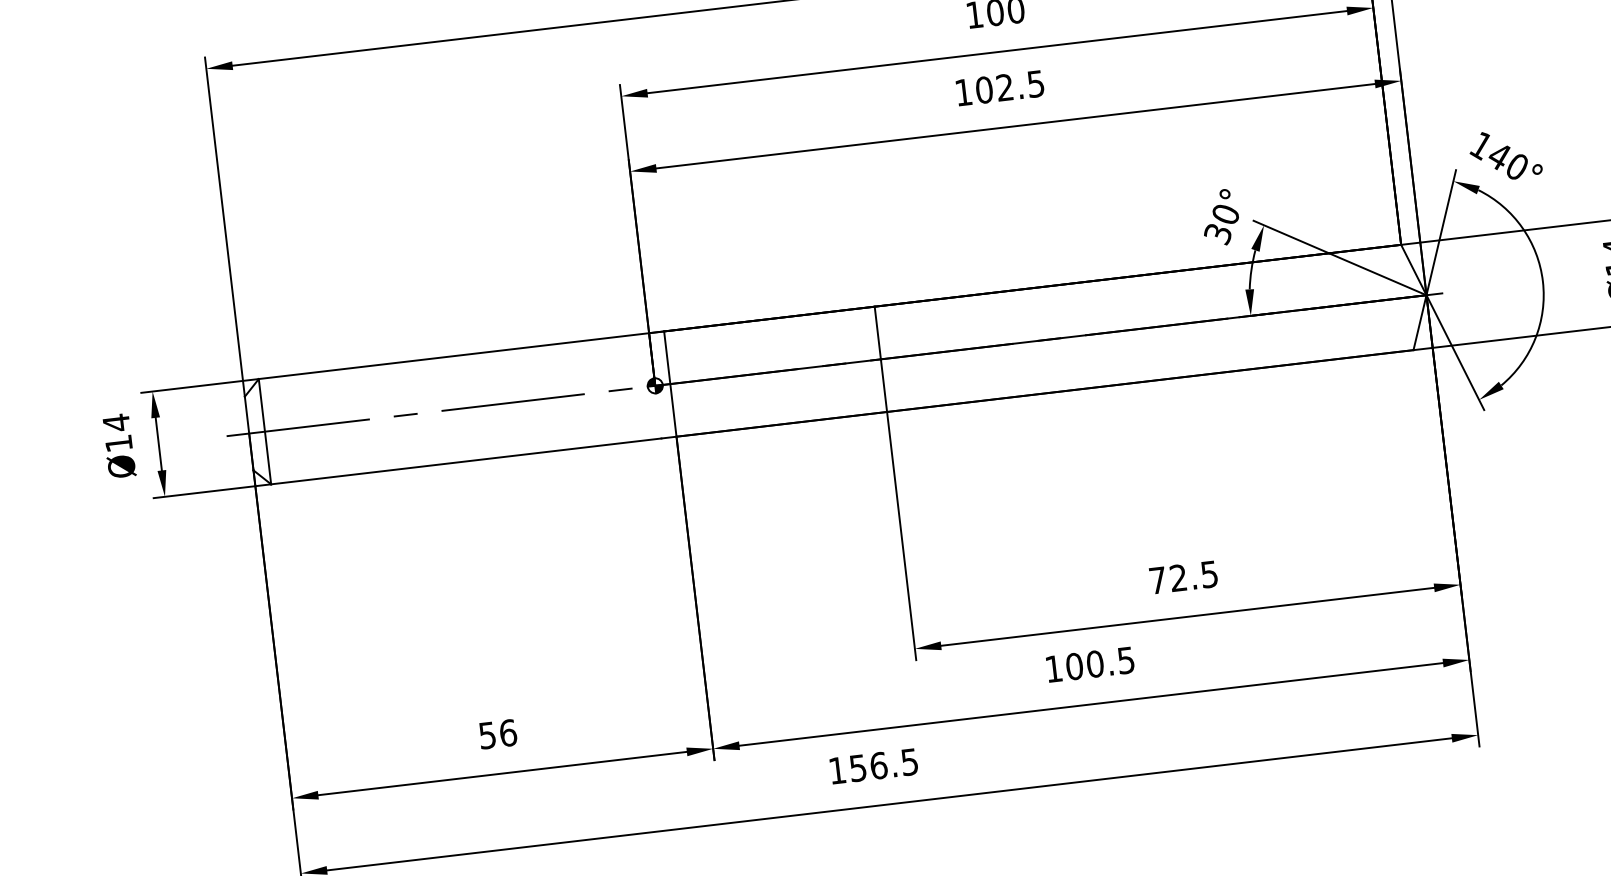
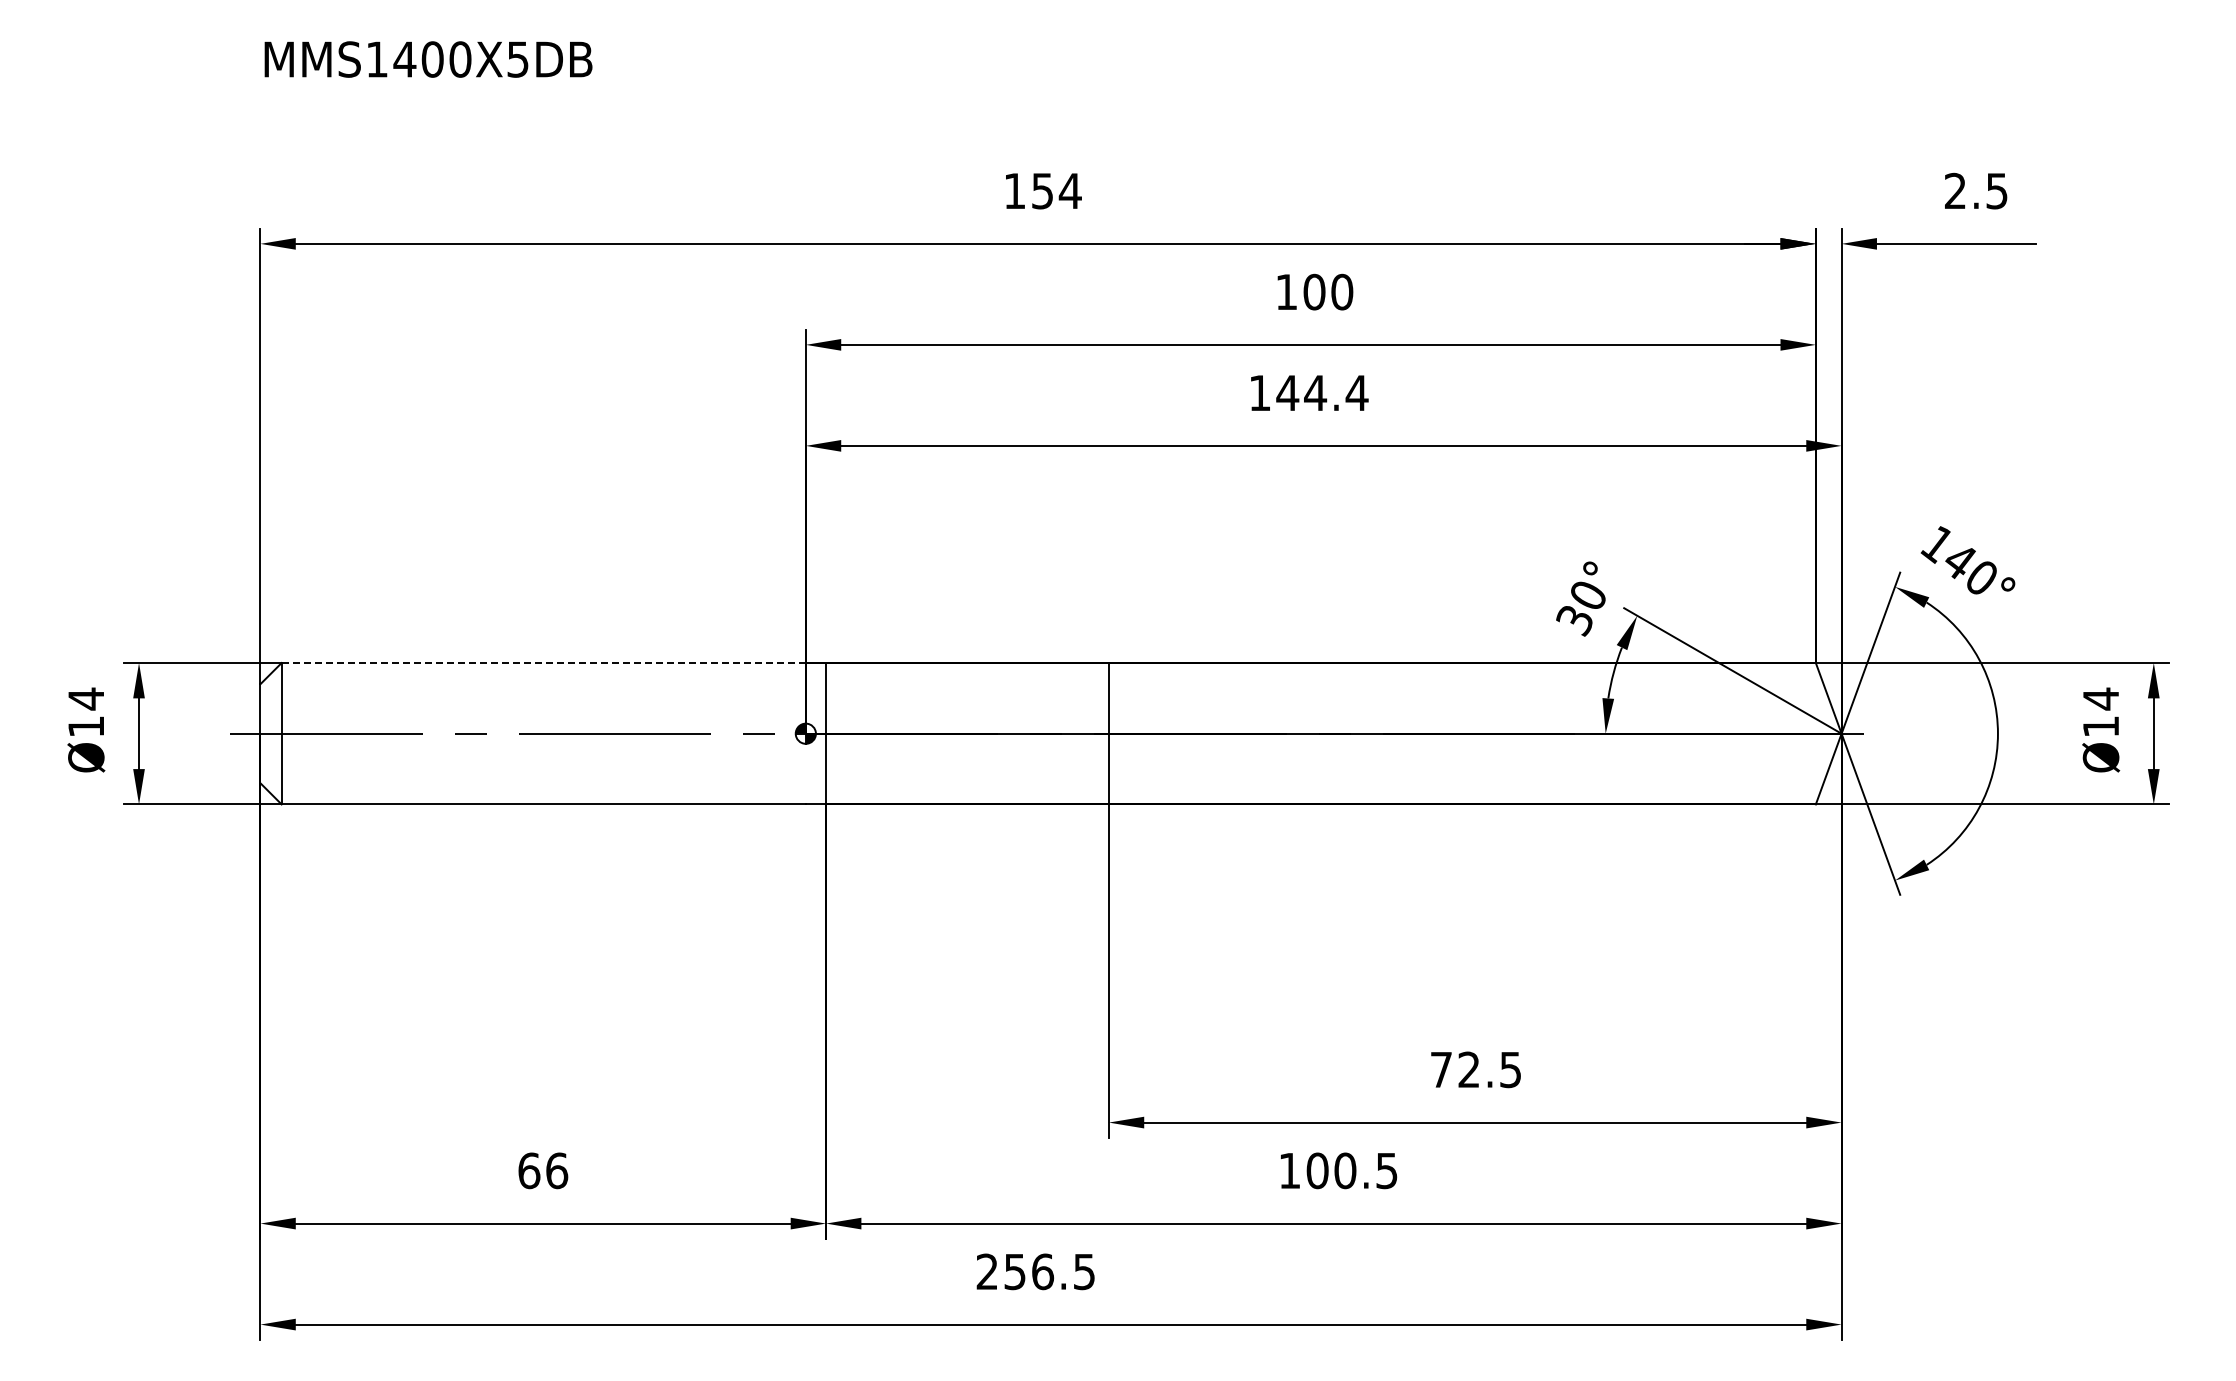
text: (1010, 86) -> (1322, 392), 102.5 -> 144.4
line: (453, 356) -> (543, 663), solid -> dashed
text: (487, 735) -> (529, 1170), 56 -> 66
text: (836, 770) -> (986, 1271), 156.5 -> 256.5

